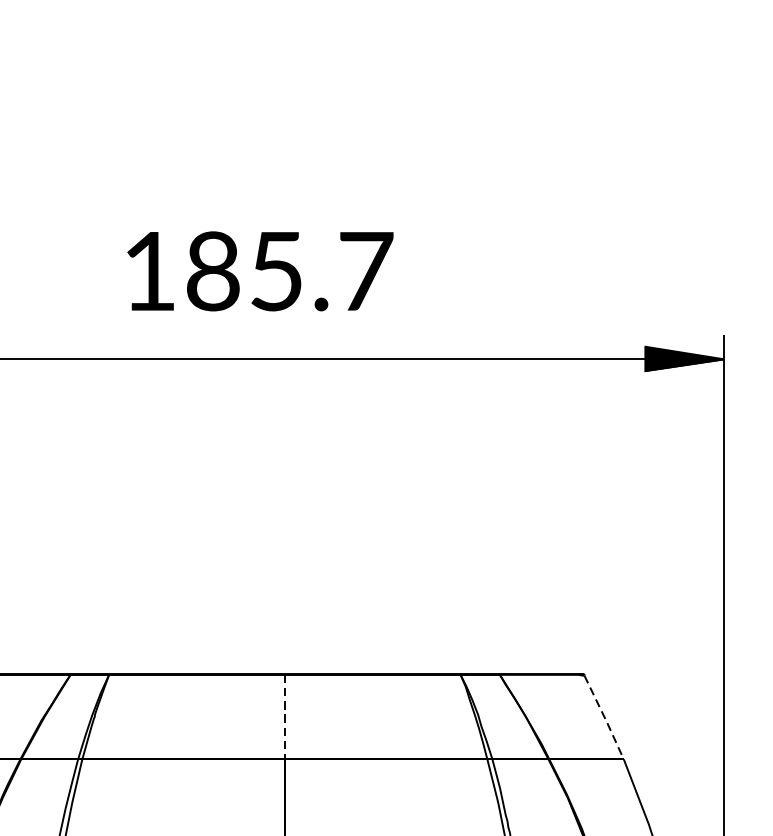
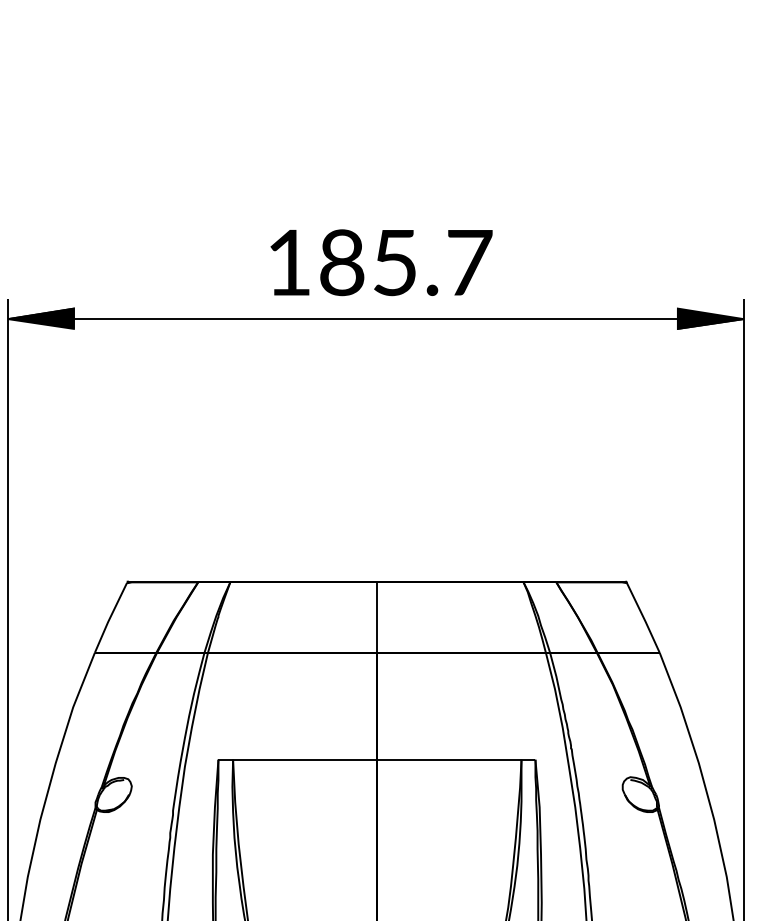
text: (260, 271) -> (381, 262), moved
line: (284, 718) -> (376, 618), dashed -> solid
line: (605, 718) -> (644, 618), dashed -> solid

